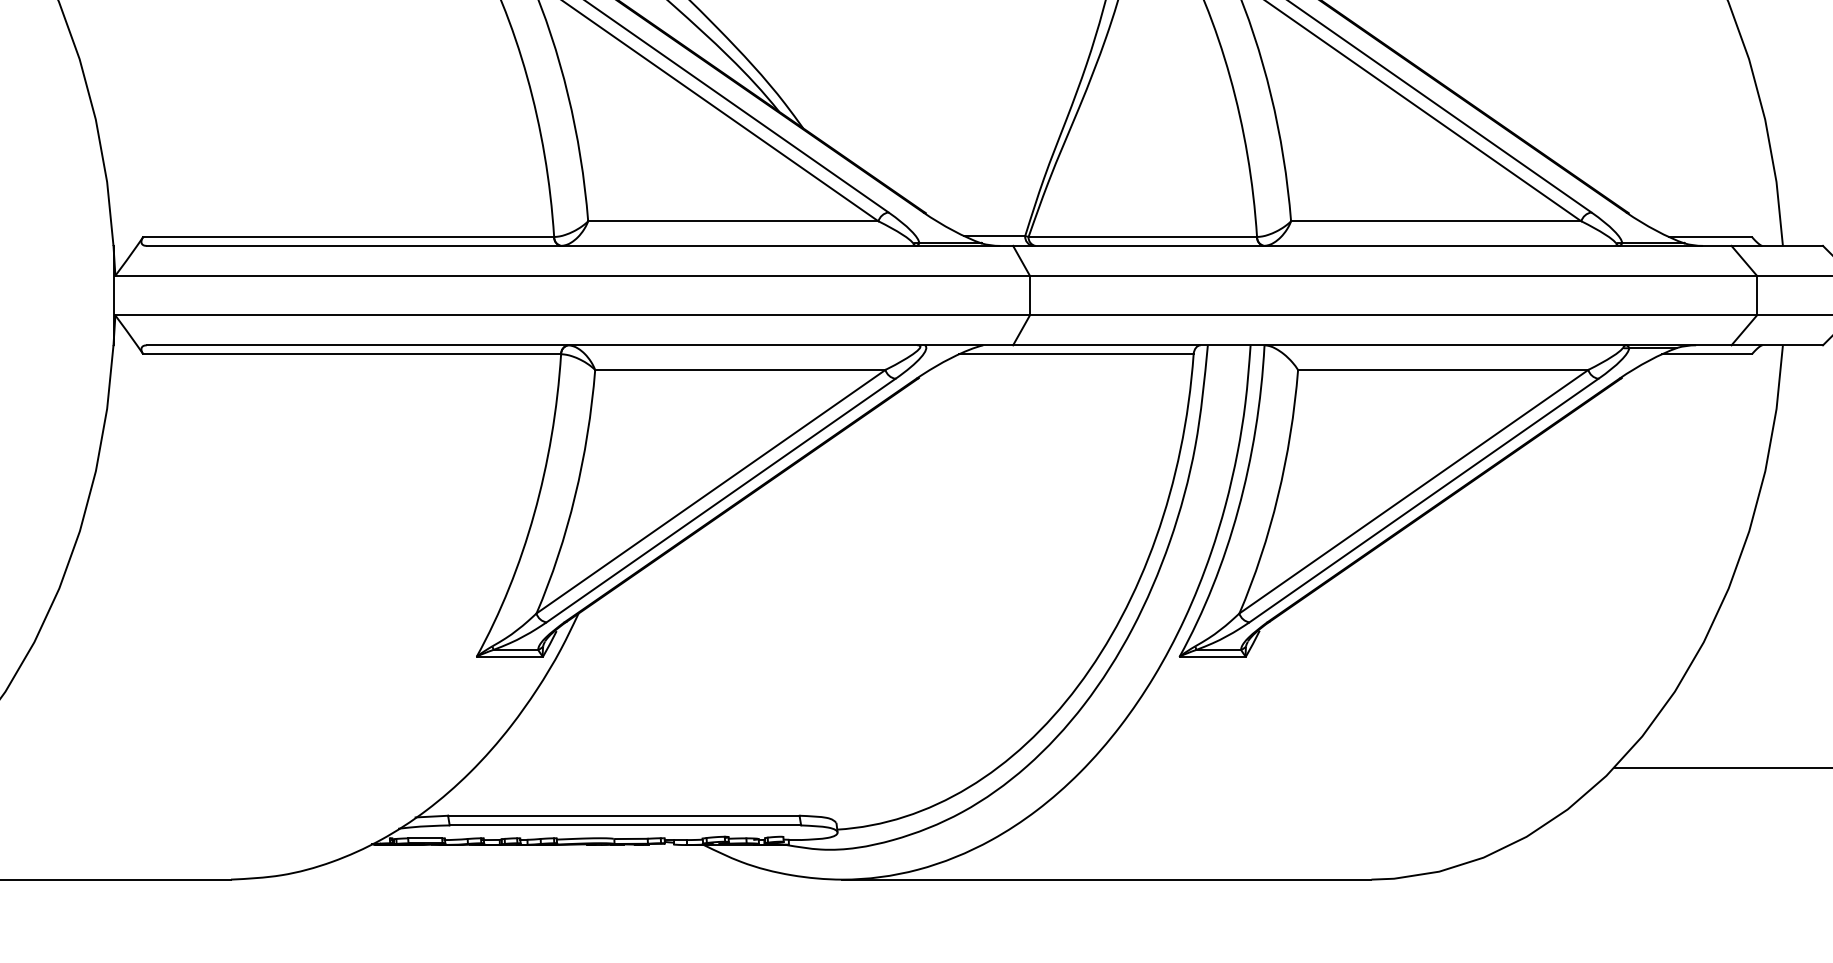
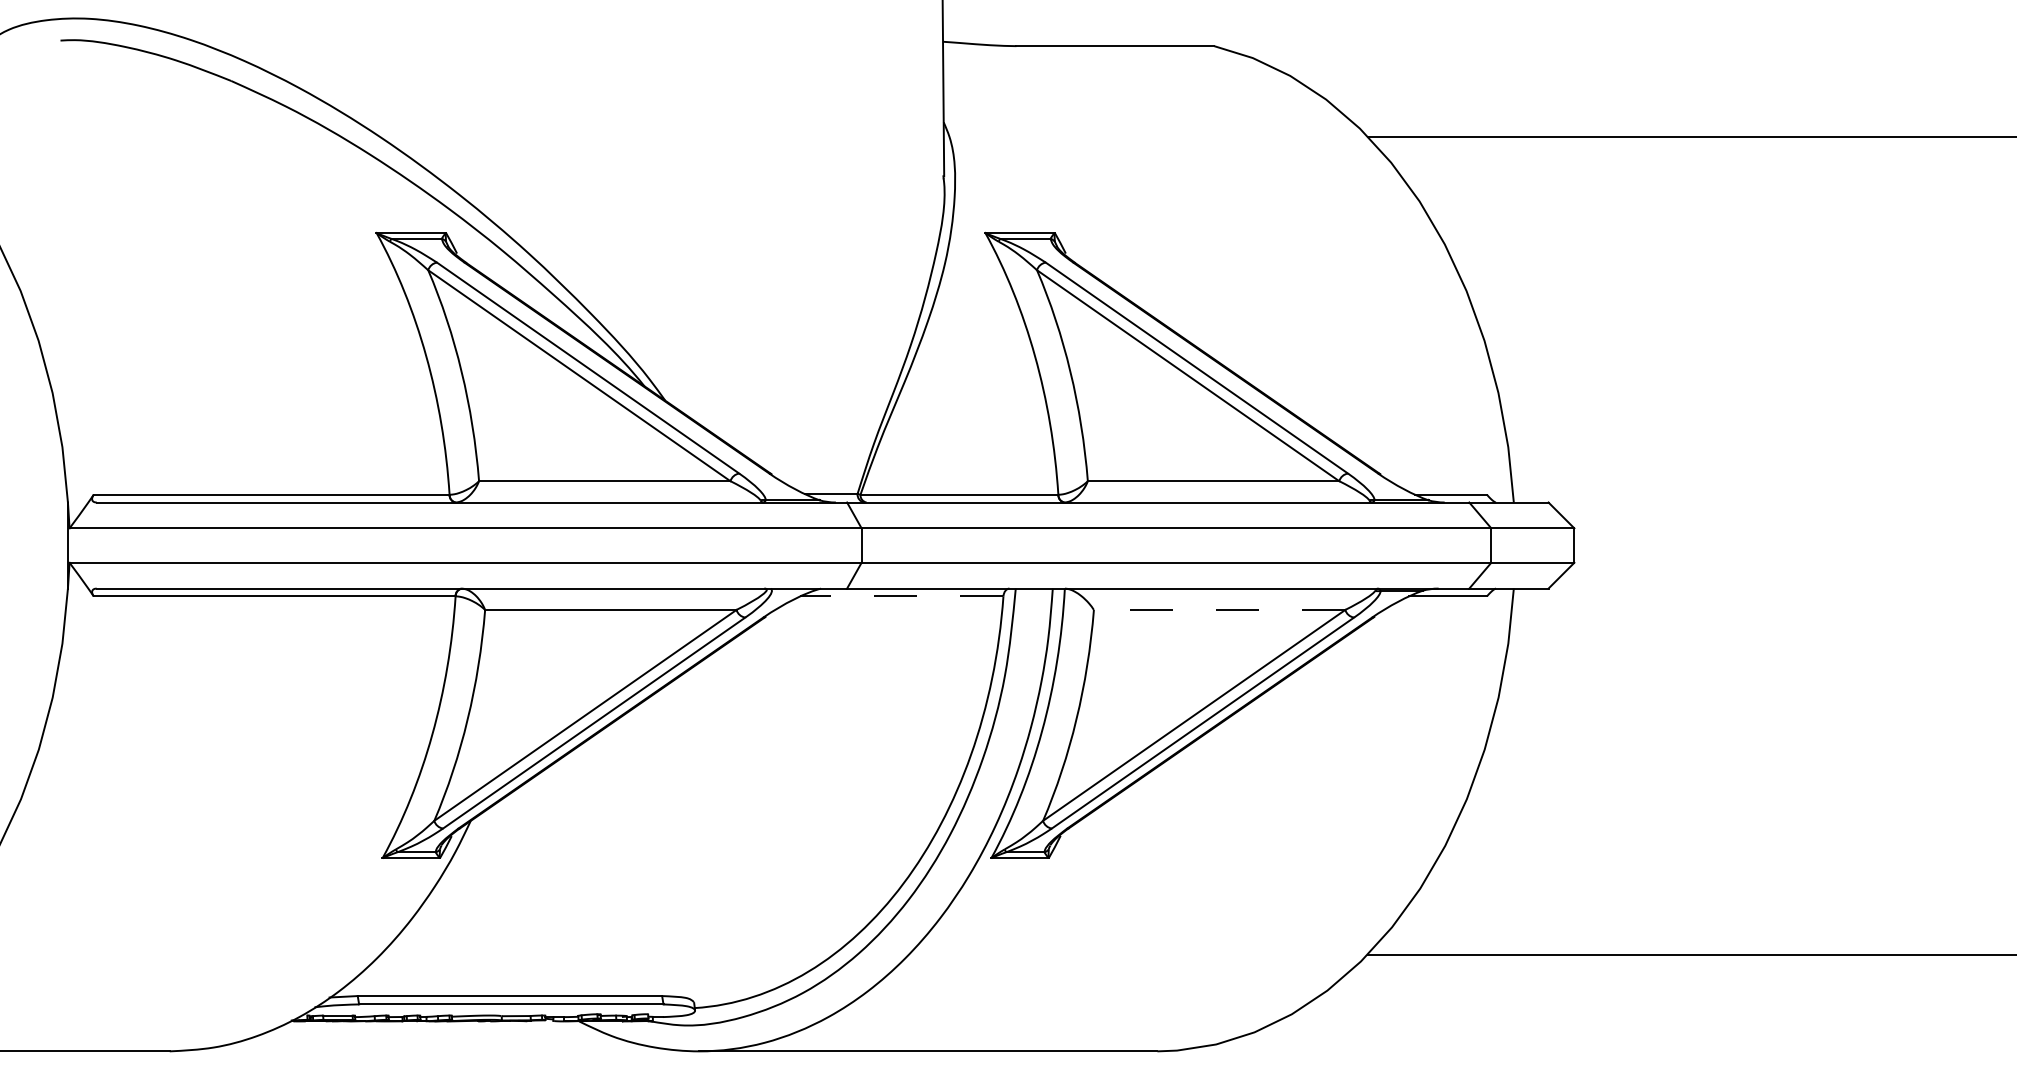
line: (1075, 354) -> (901, 596), solid -> dashed
line: (1443, 369) -> (1219, 609), solid -> dashed

